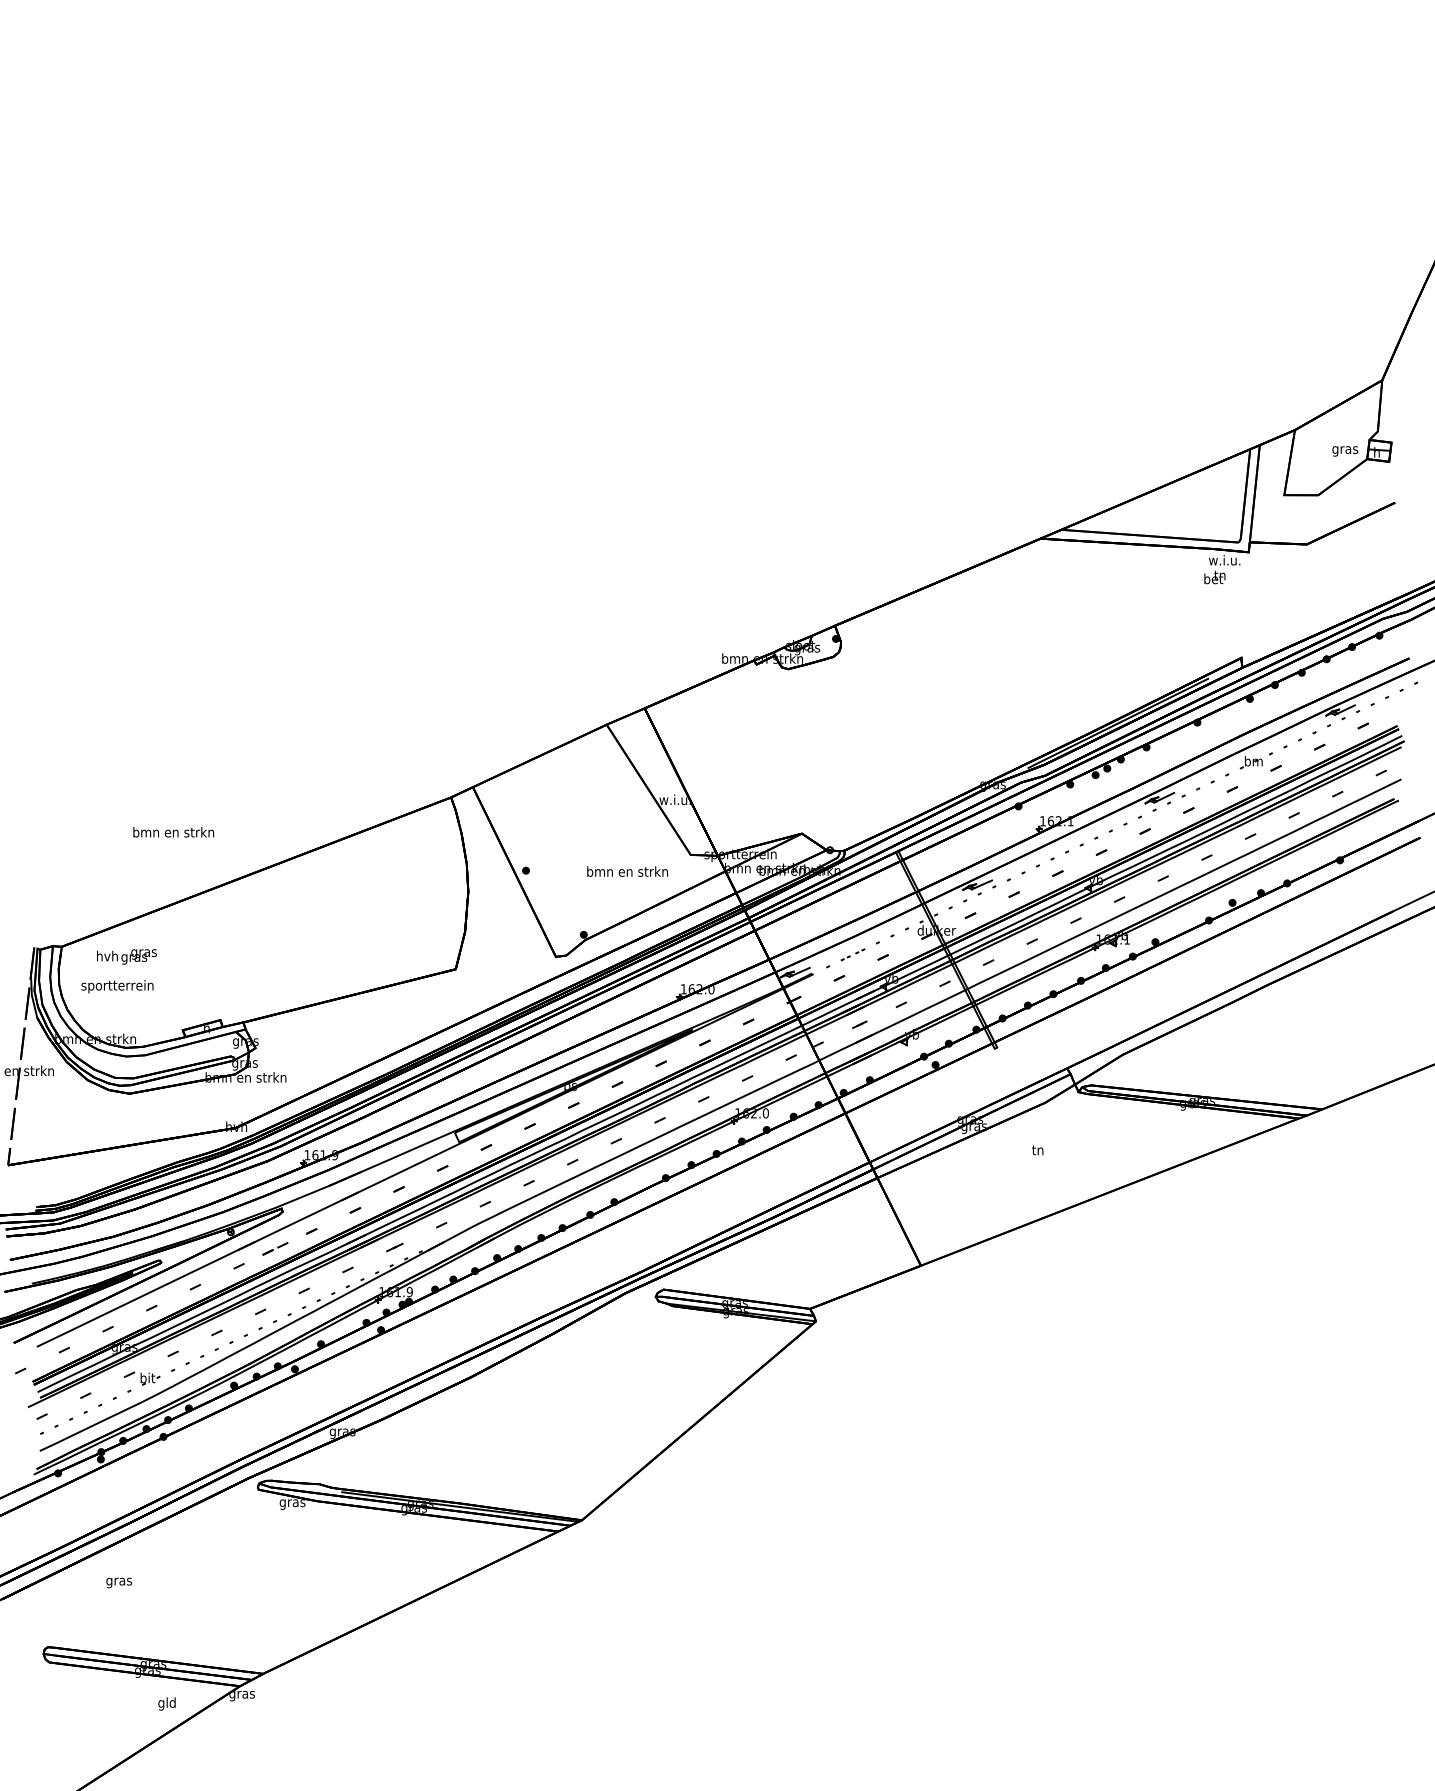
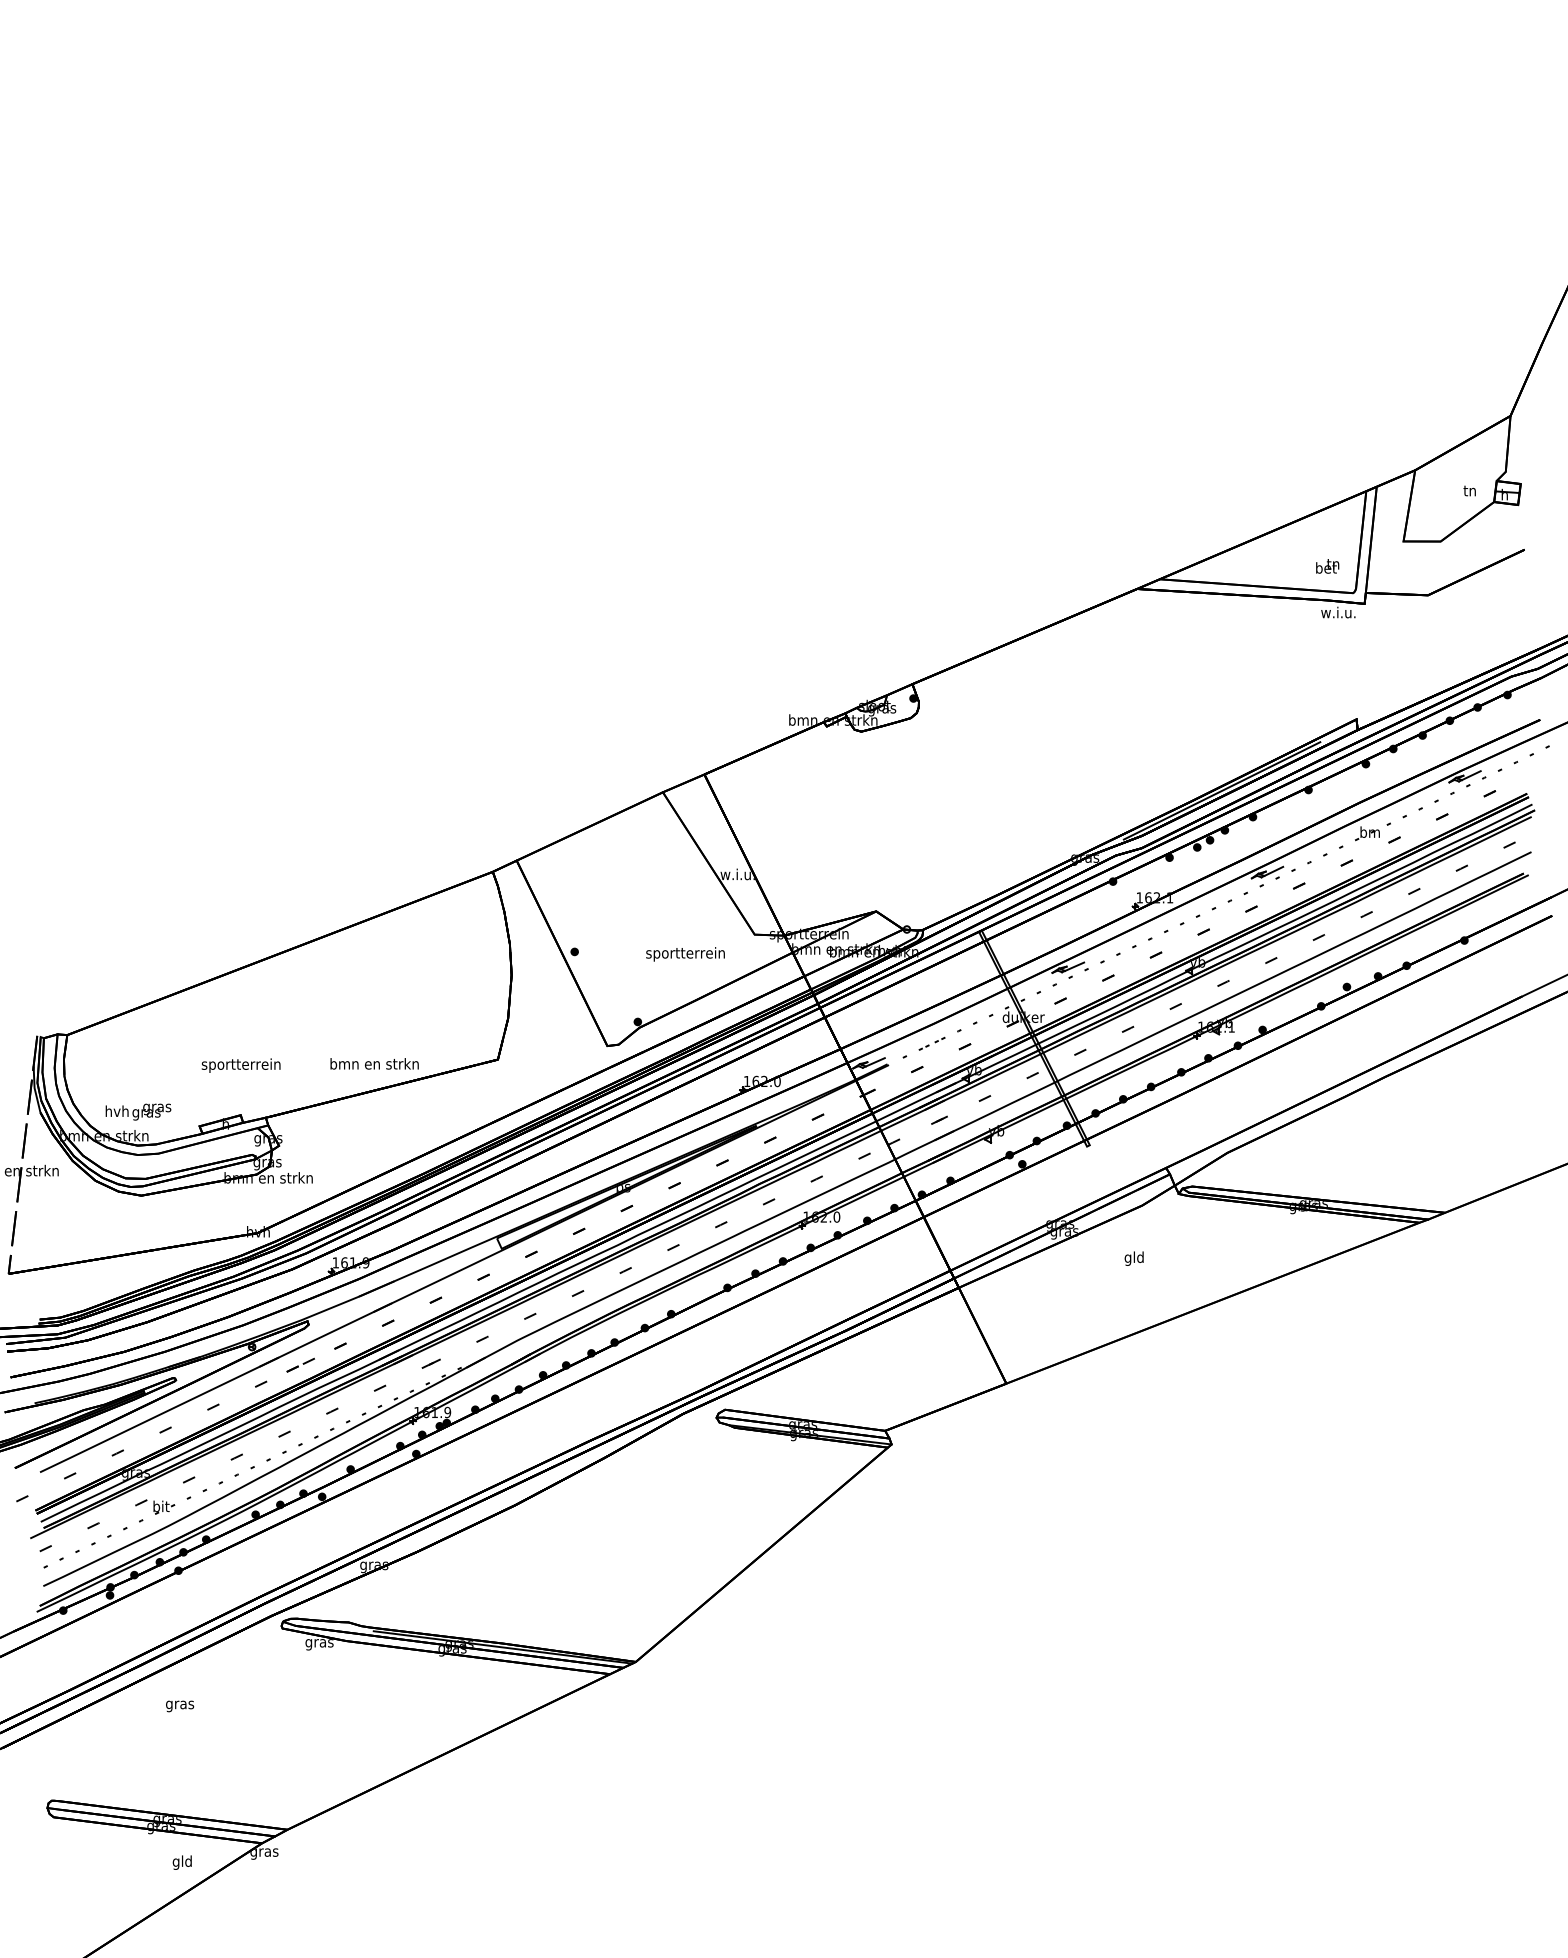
text: (1345, 450) -> (1470, 492), gras -> tn
text: (1214, 577) -> (1327, 566), moved
text: (173, 831) -> (374, 1063), moved
text: (627, 873) -> (685, 954), bmn en strkn -> sportterrein
text: (126, 956) -> (138, 1111), moved
text: (116, 986) -> (240, 1065), moved
text: (1037, 1151) -> (1133, 1258), tn -> gld
text: (119, 1583) -> (180, 1706), moved

